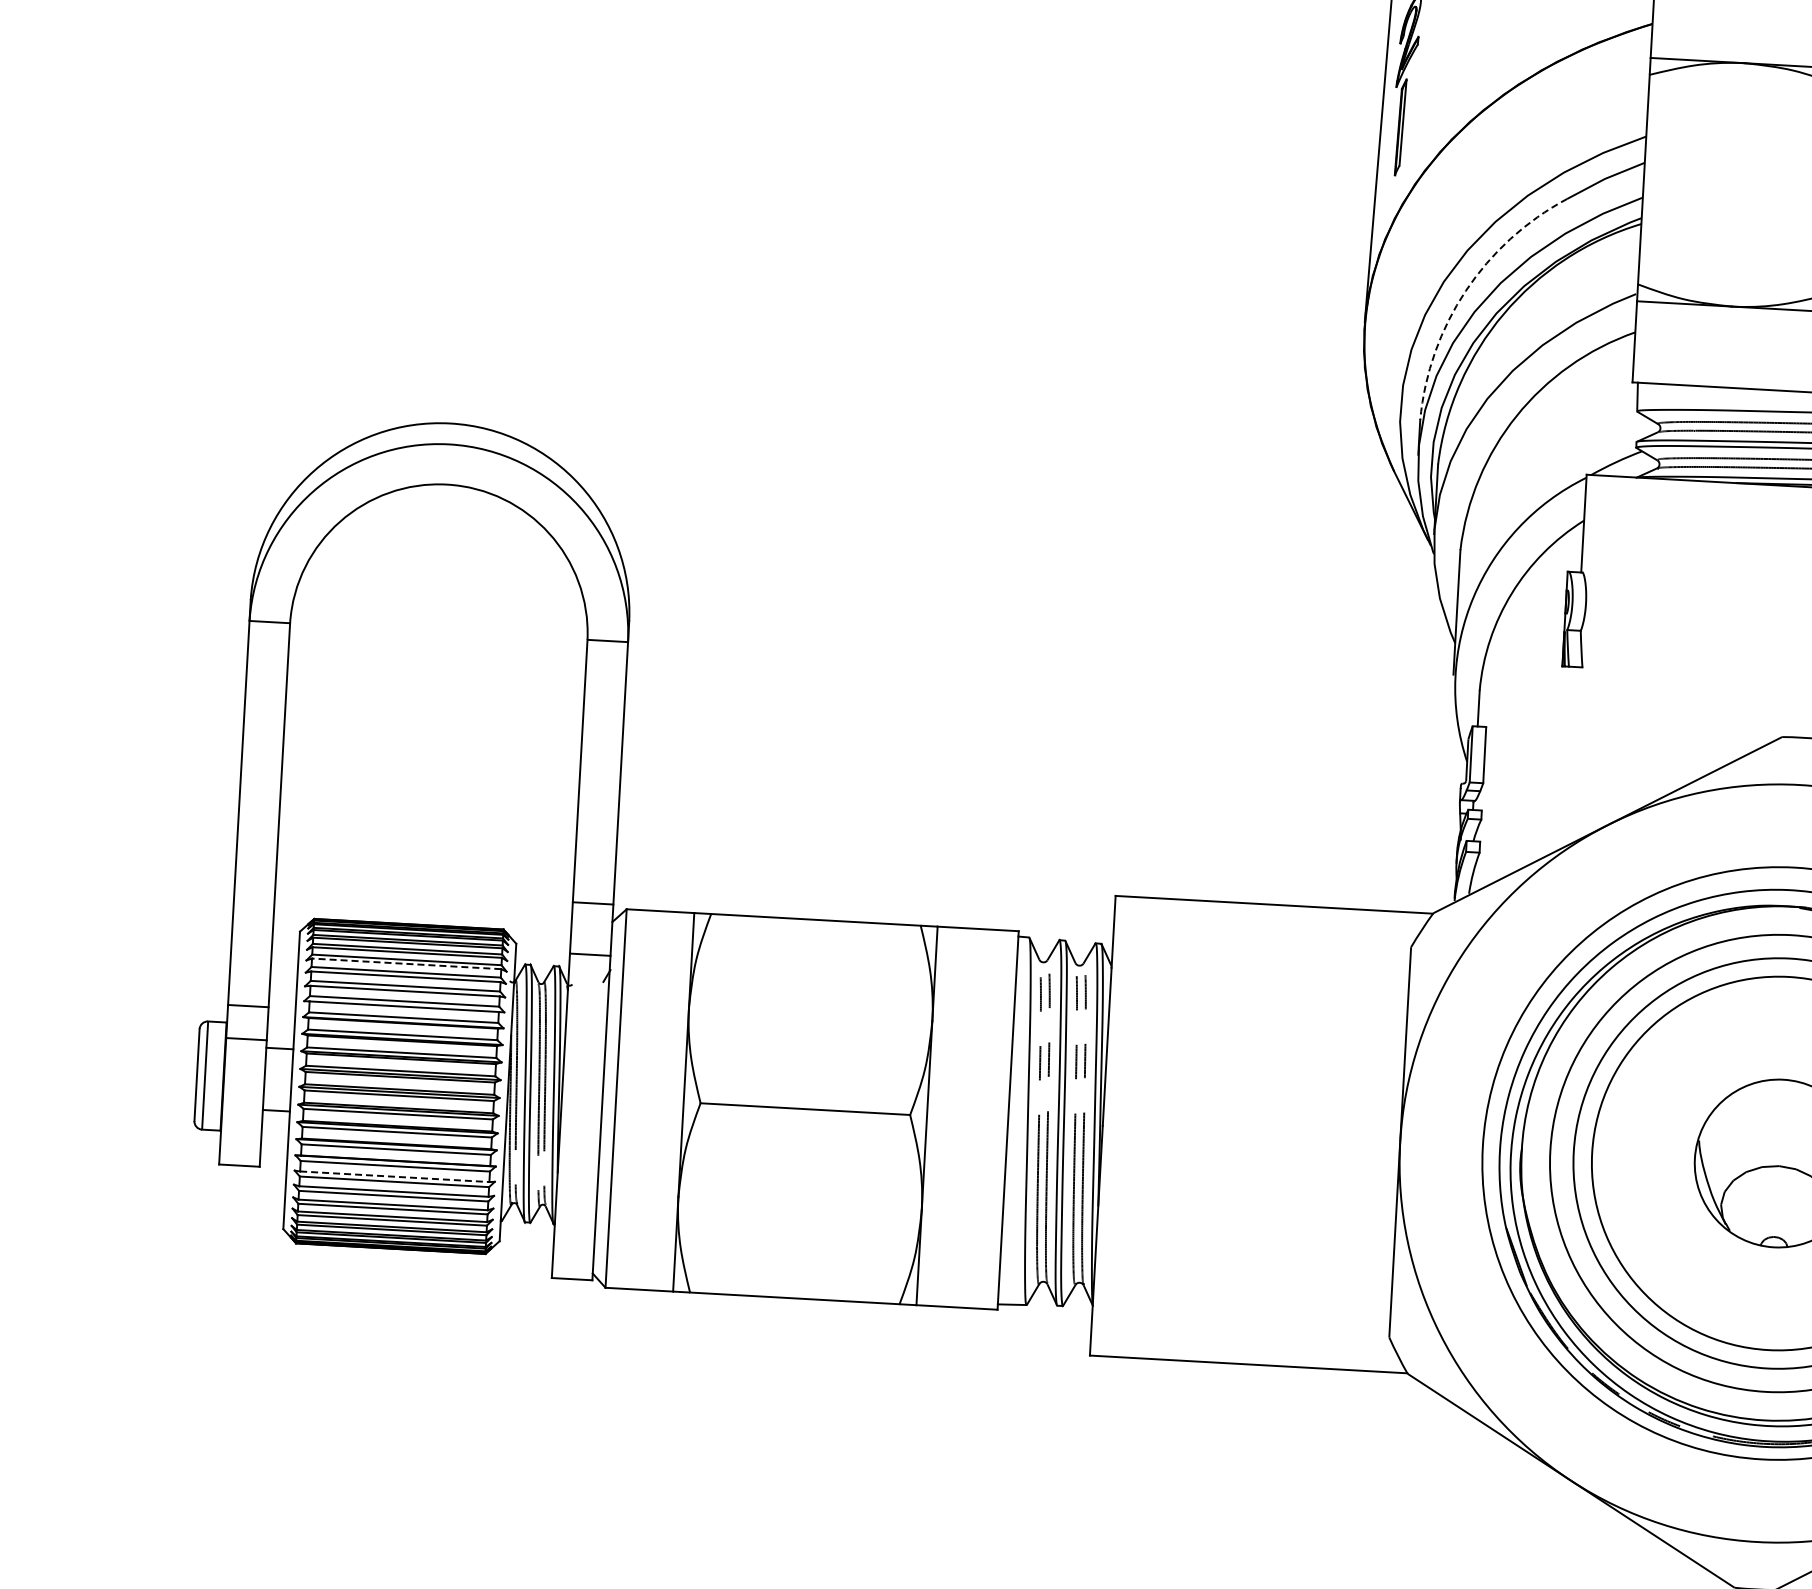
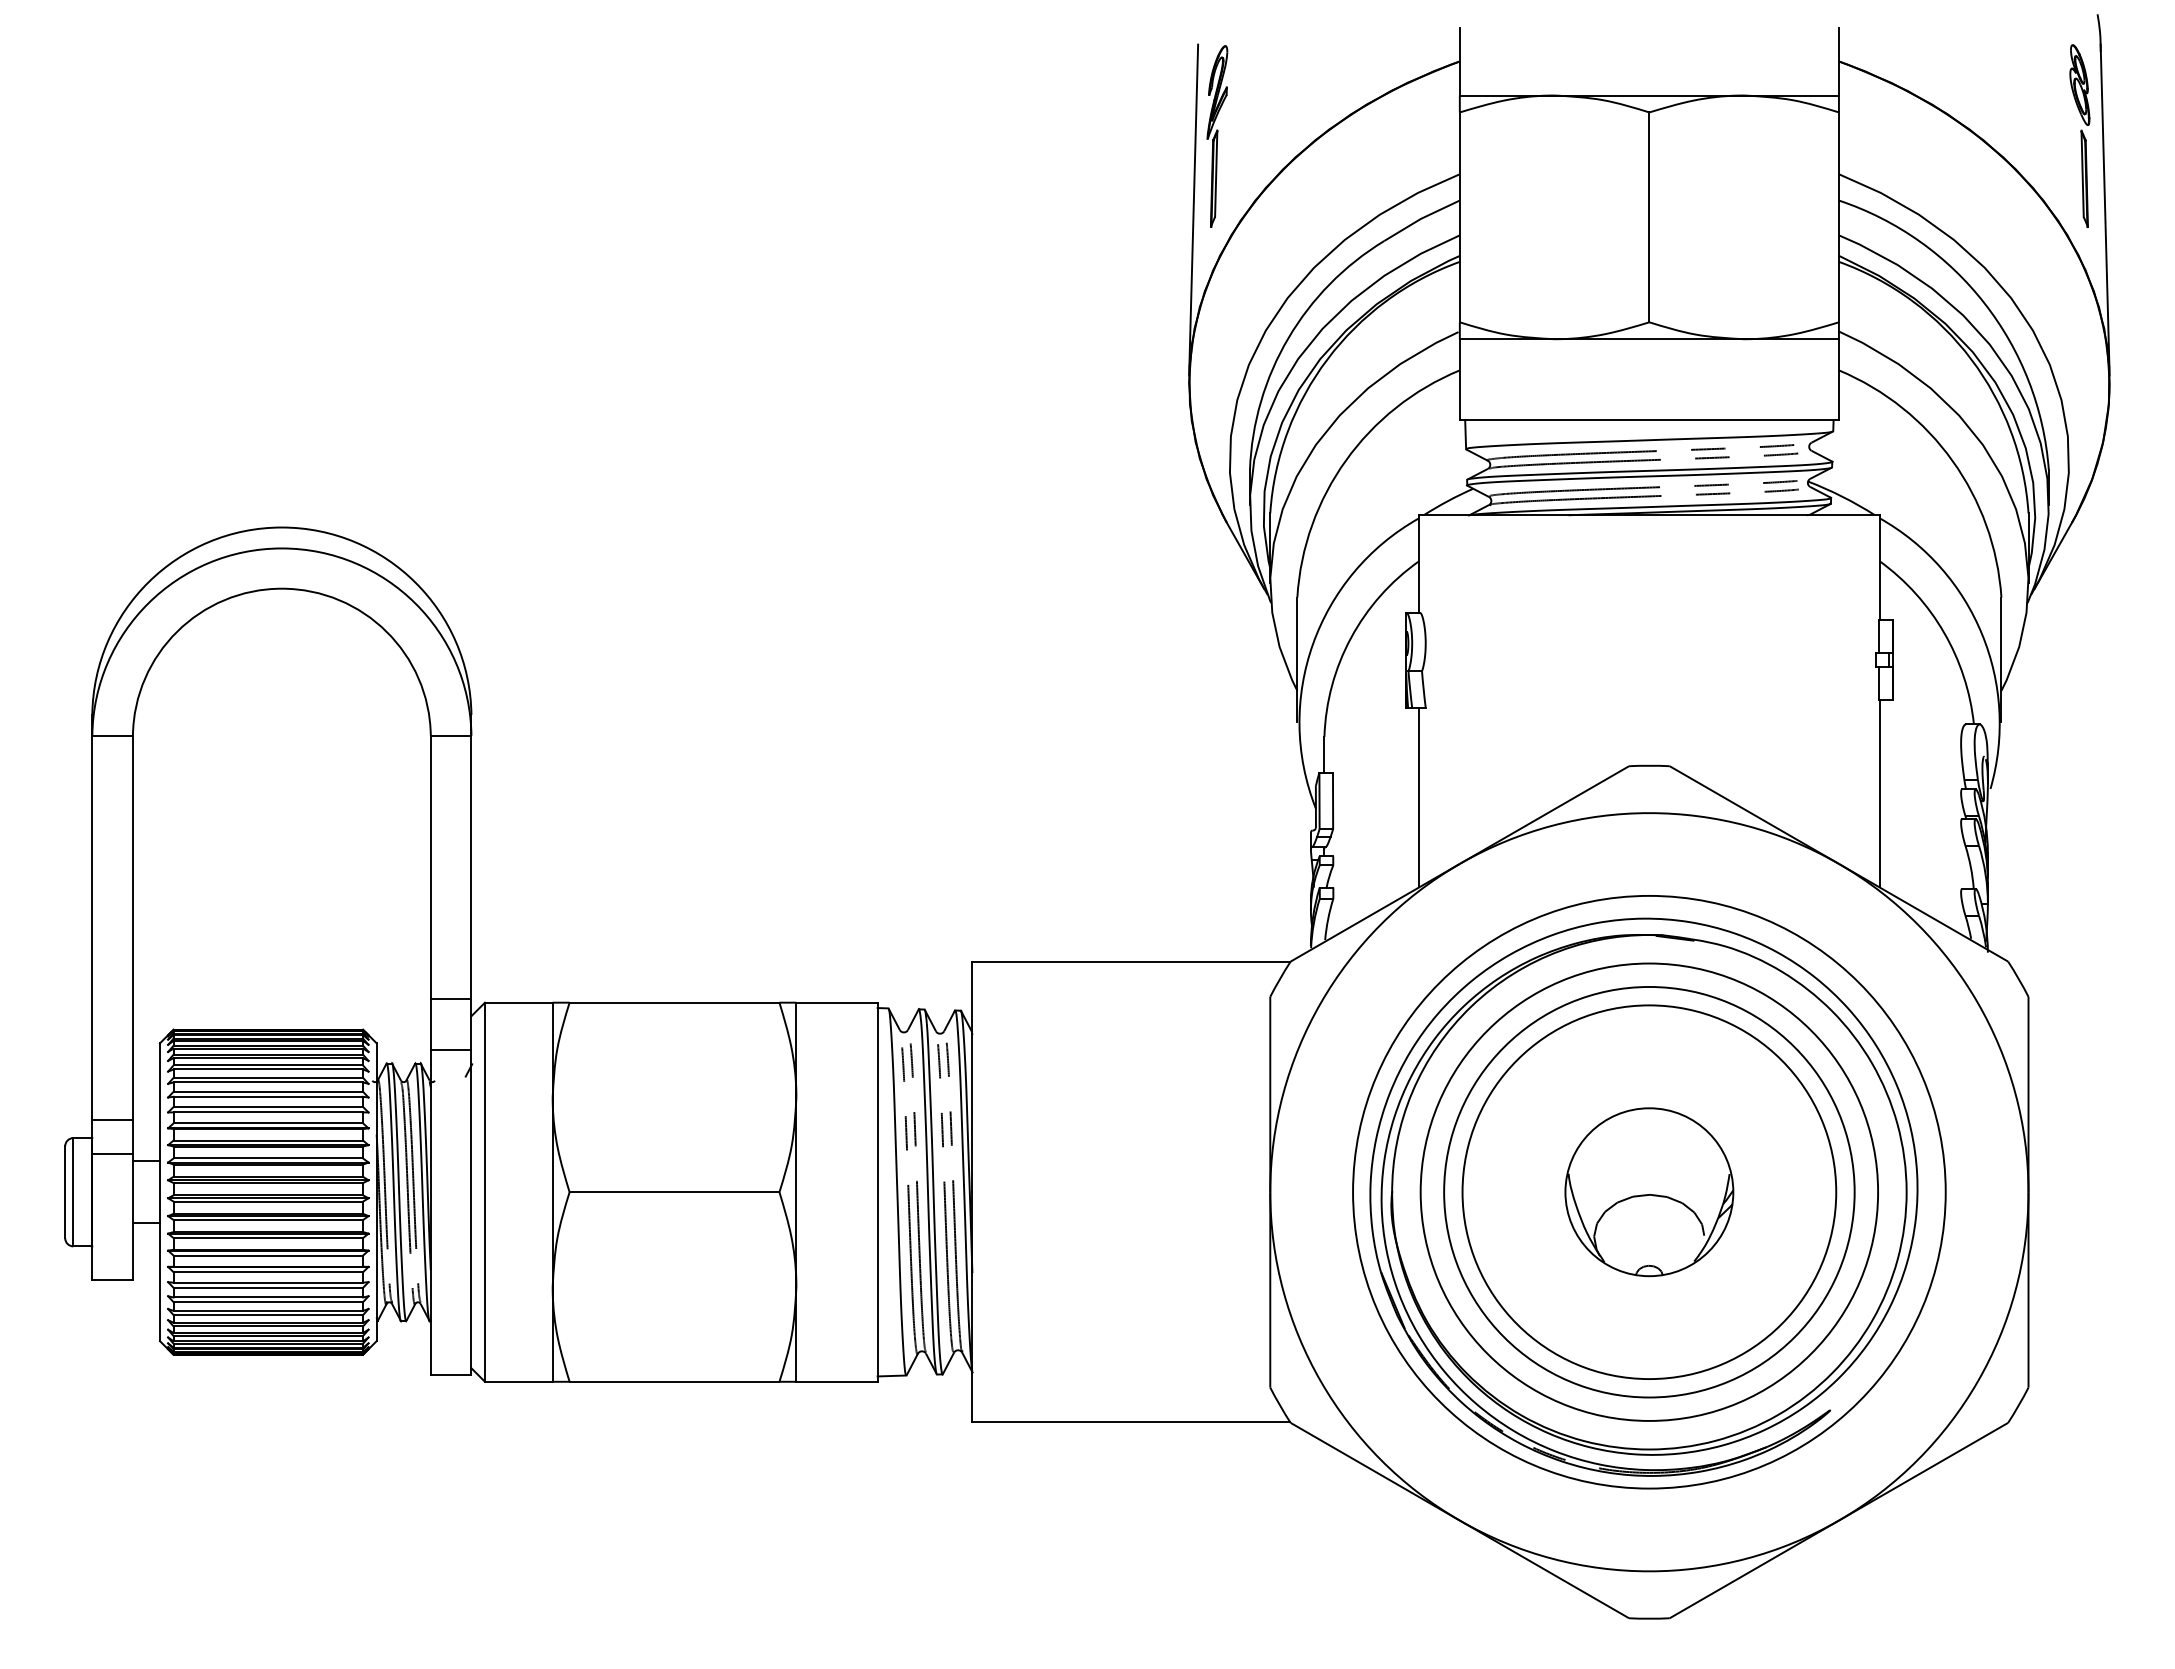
arc: (1466, 290) -> (1288, 338), dashed -> solid
line: (1571, 756) -> (1419, 797), added
line: (406, 963) -> (268, 1069), dashed -> solid
line: (394, 1176) -> (268, 1282), dashed -> solid

